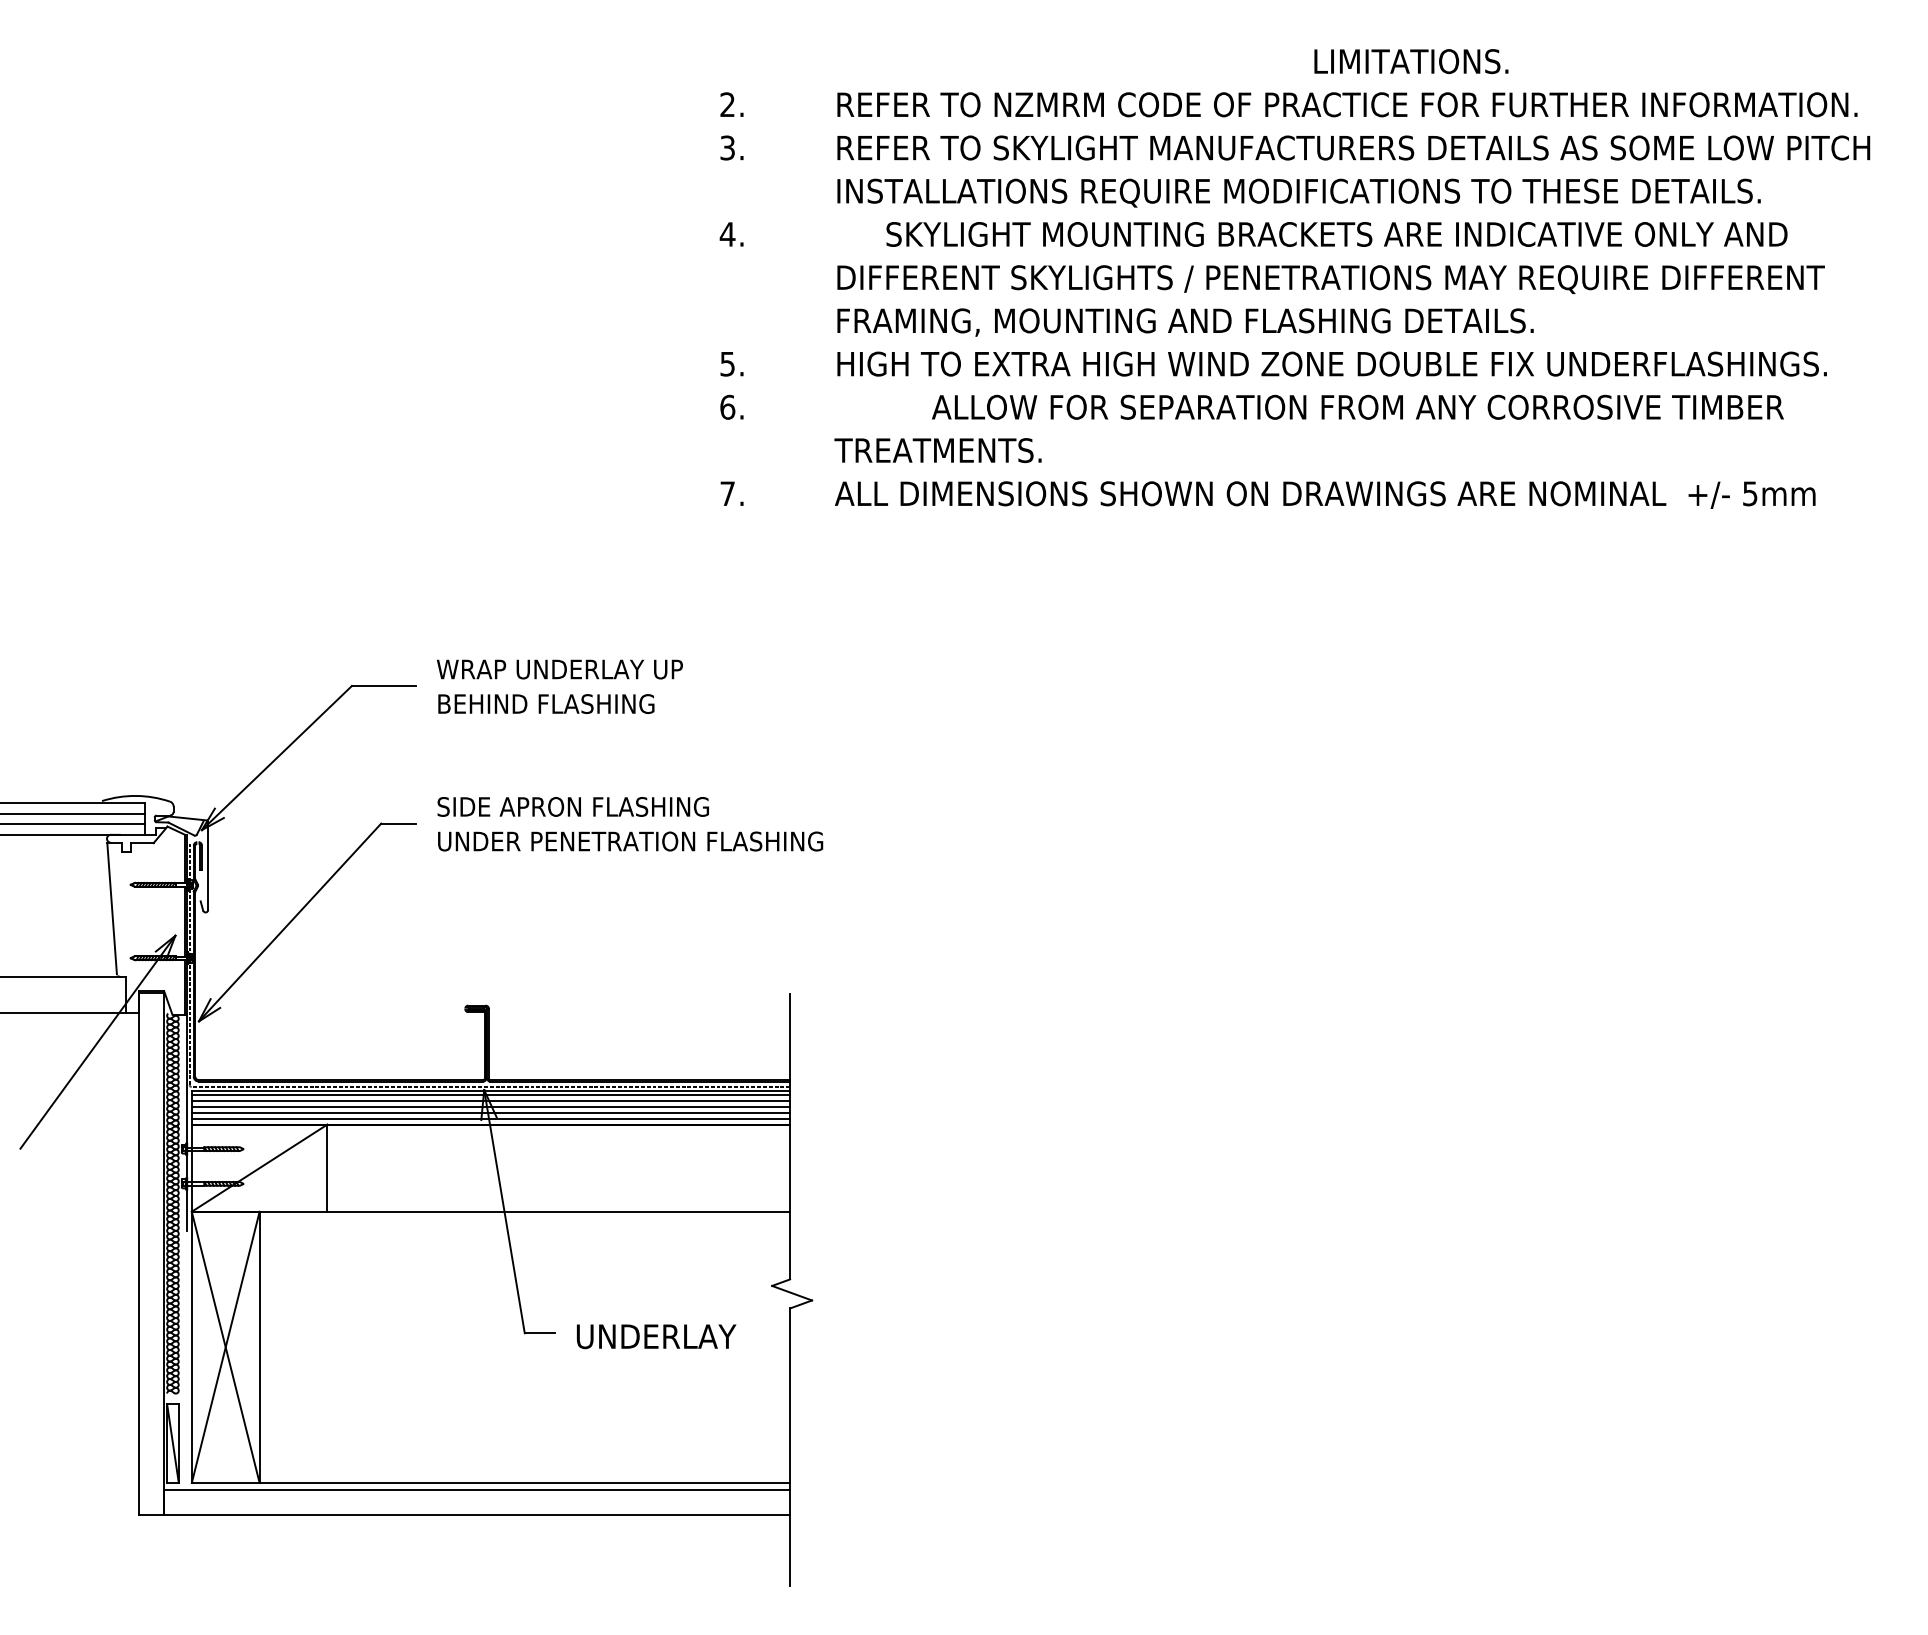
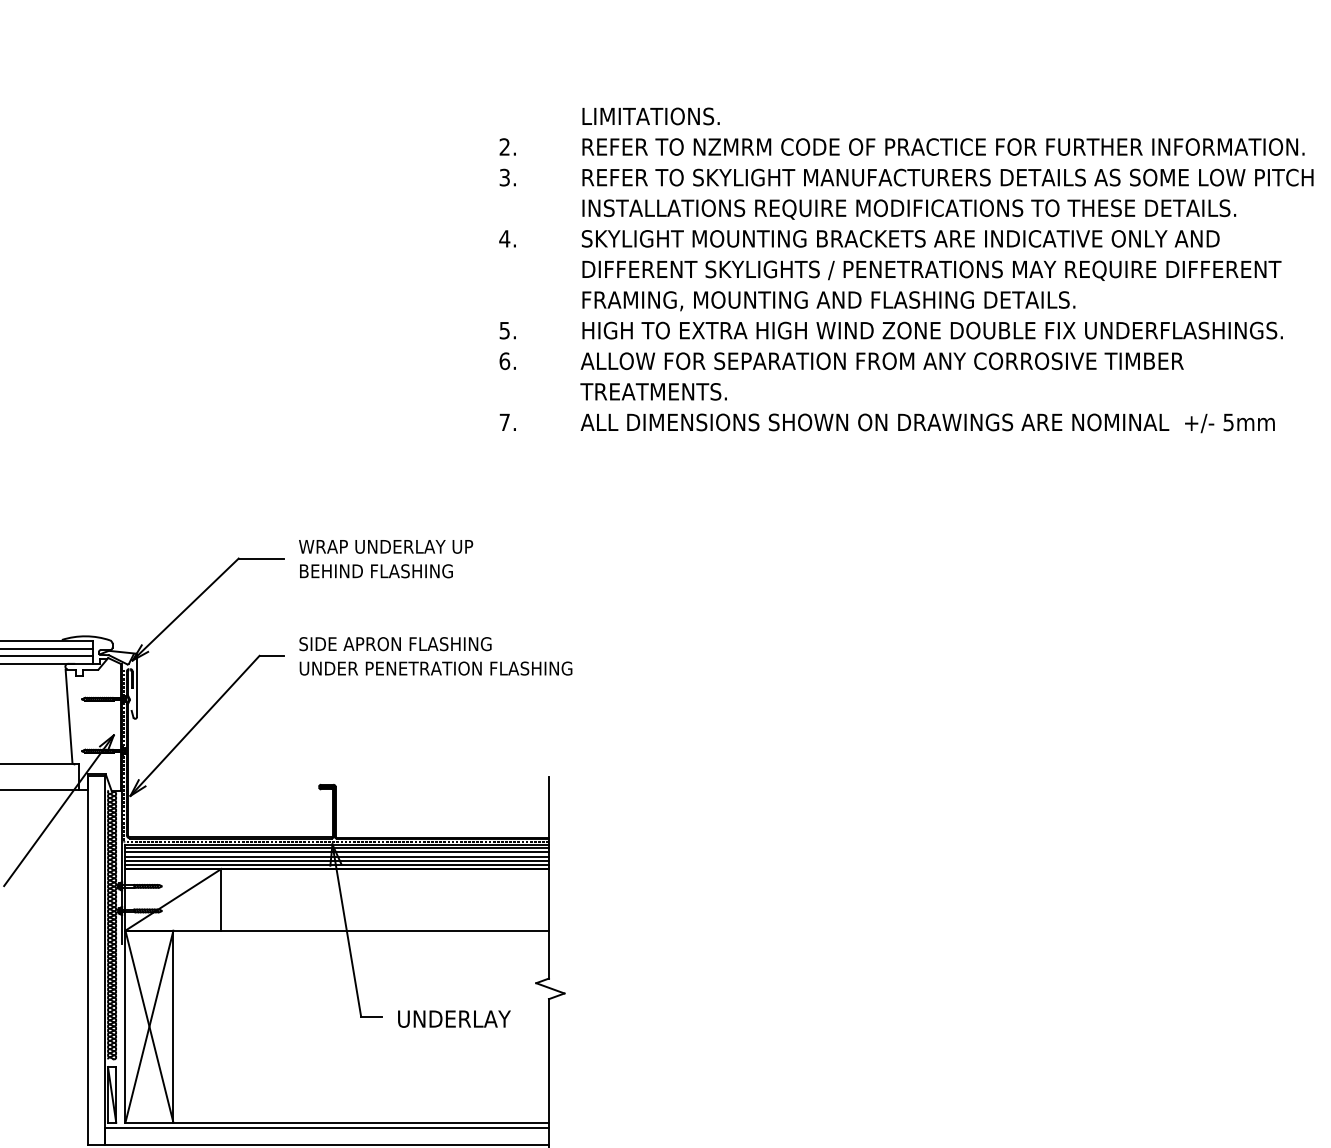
text: (1411, 61) -> (651, 116), moved
text: (1336, 234) -> (900, 238), moved
text: (1357, 406) -> (881, 360), moved

